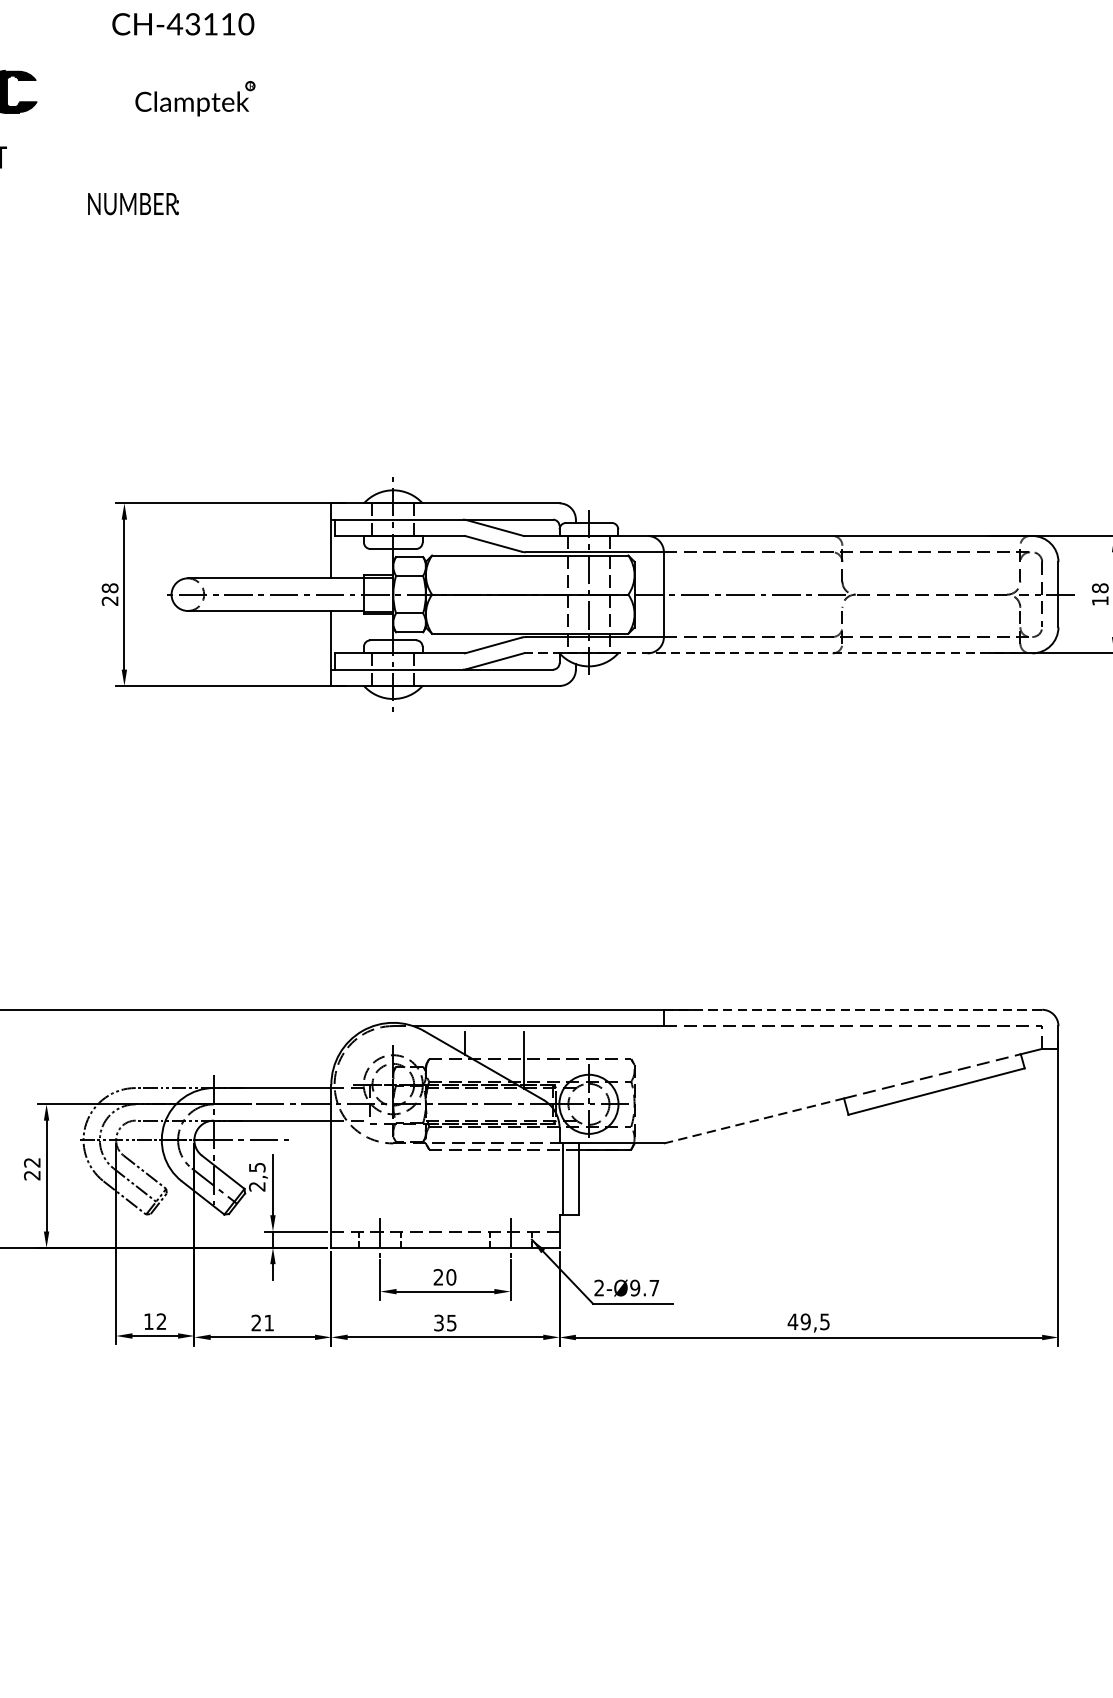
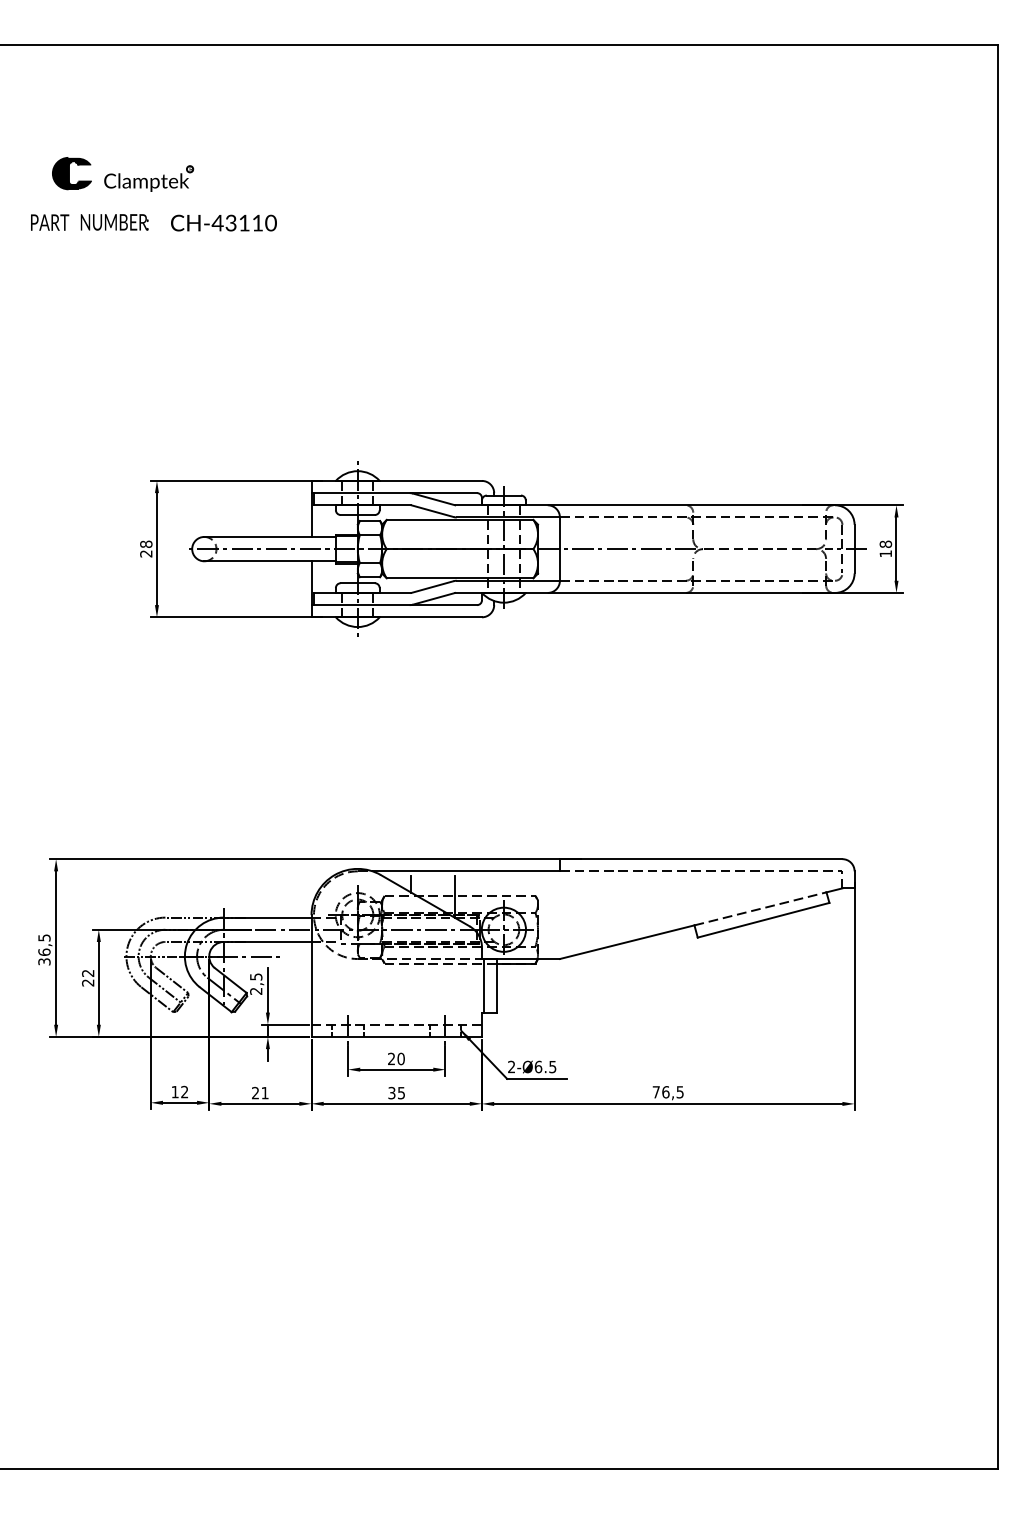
text: (182, 23) -> (223, 222), moved
part: (196, 98) -> (149, 178), moved
text: (133, 204) -> (114, 222), moved
line: (778, 652) -> (645, 592), dashed -> solid
line: (853, 1010) -> (701, 859), dashed -> solid
line: (754, 1121) -> (627, 942), dashed -> solid
text: (644, 1287) -> (545, 1066), 2-Ø9.7 -> 2-Ø6.5
text: (798, 1322) -> (660, 1092), 49,5 -> 76,5

